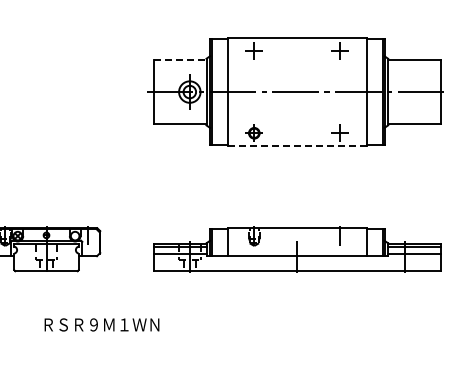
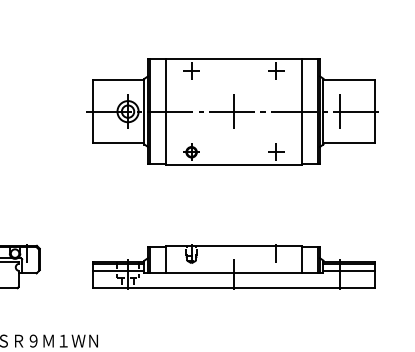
line: (179, 59) -> (117, 79), dashed -> solid
line: (297, 92) -> (234, 112), added
line: (404, 92) -> (339, 112), added
line: (297, 145) -> (234, 164), dashed -> solid

